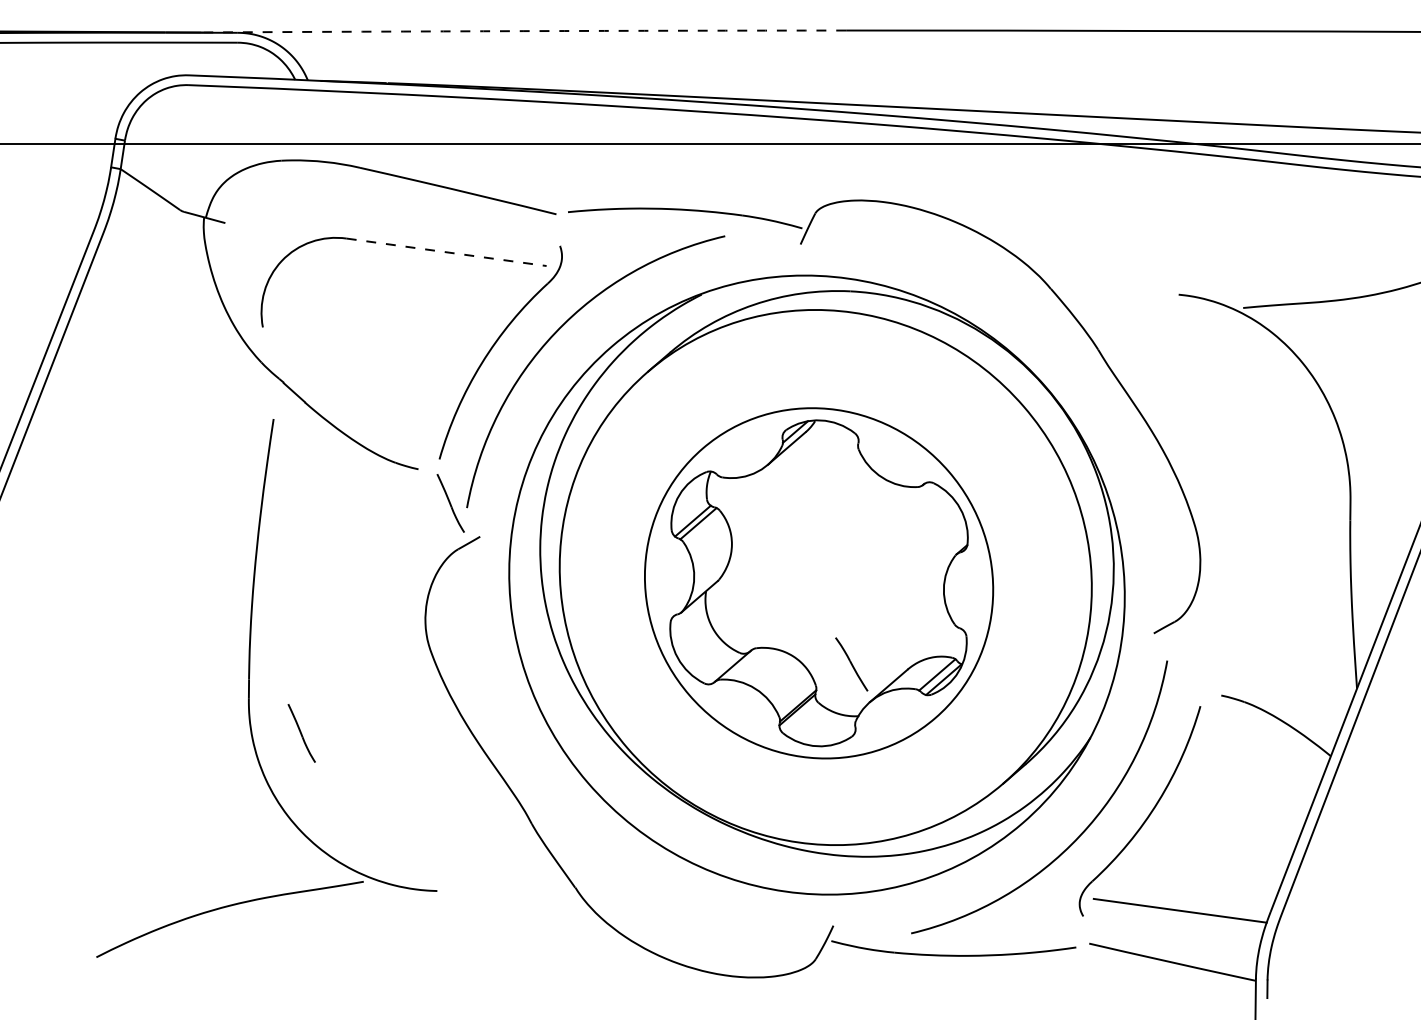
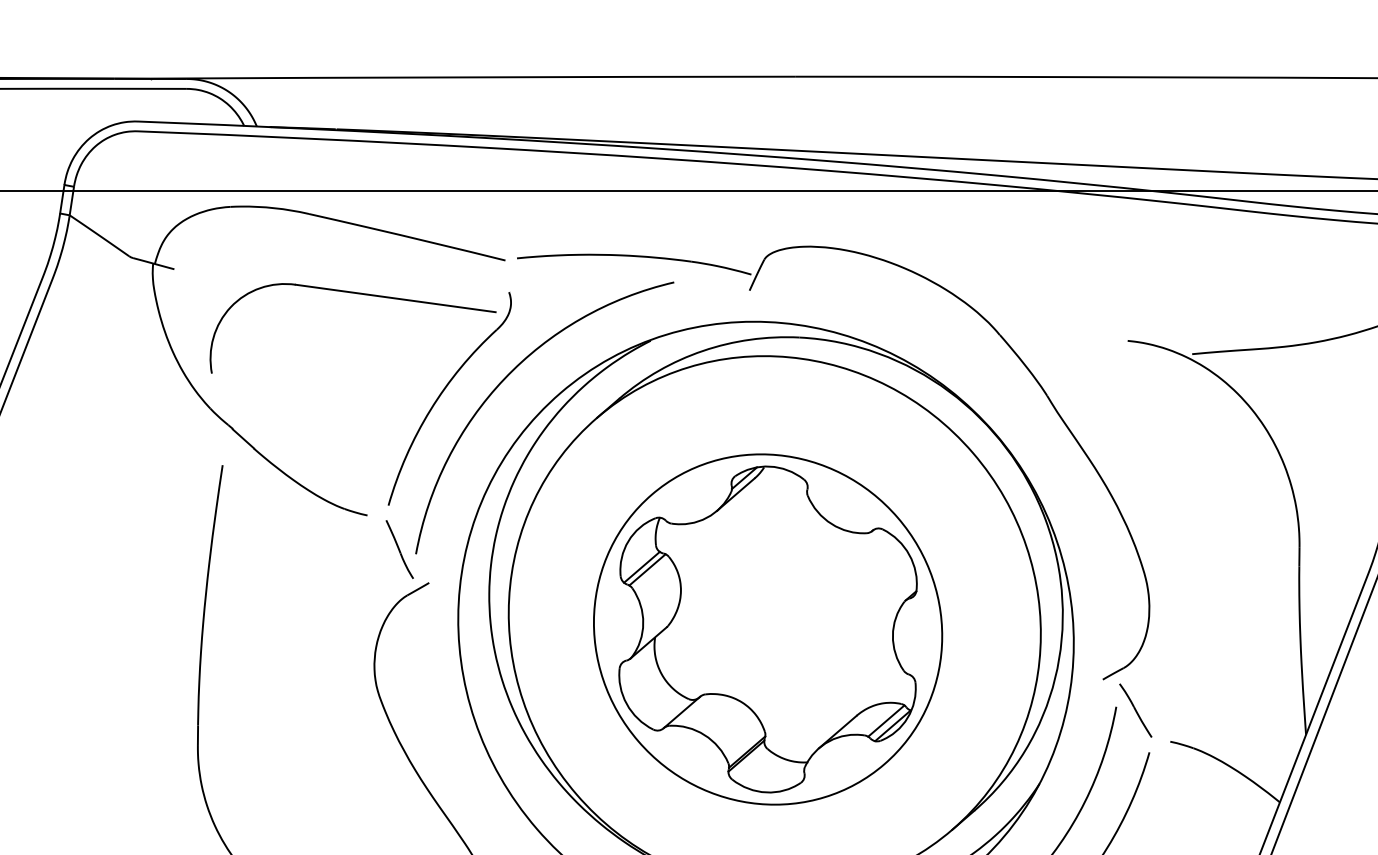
arc: (523, 31) -> (472, 77), dashed -> solid
line: (446, 252) -> (395, 298), dashed -> solid
line: (851, 664) -> (1135, 710), moved
part: (301, 733) -> (250, 779), removed

